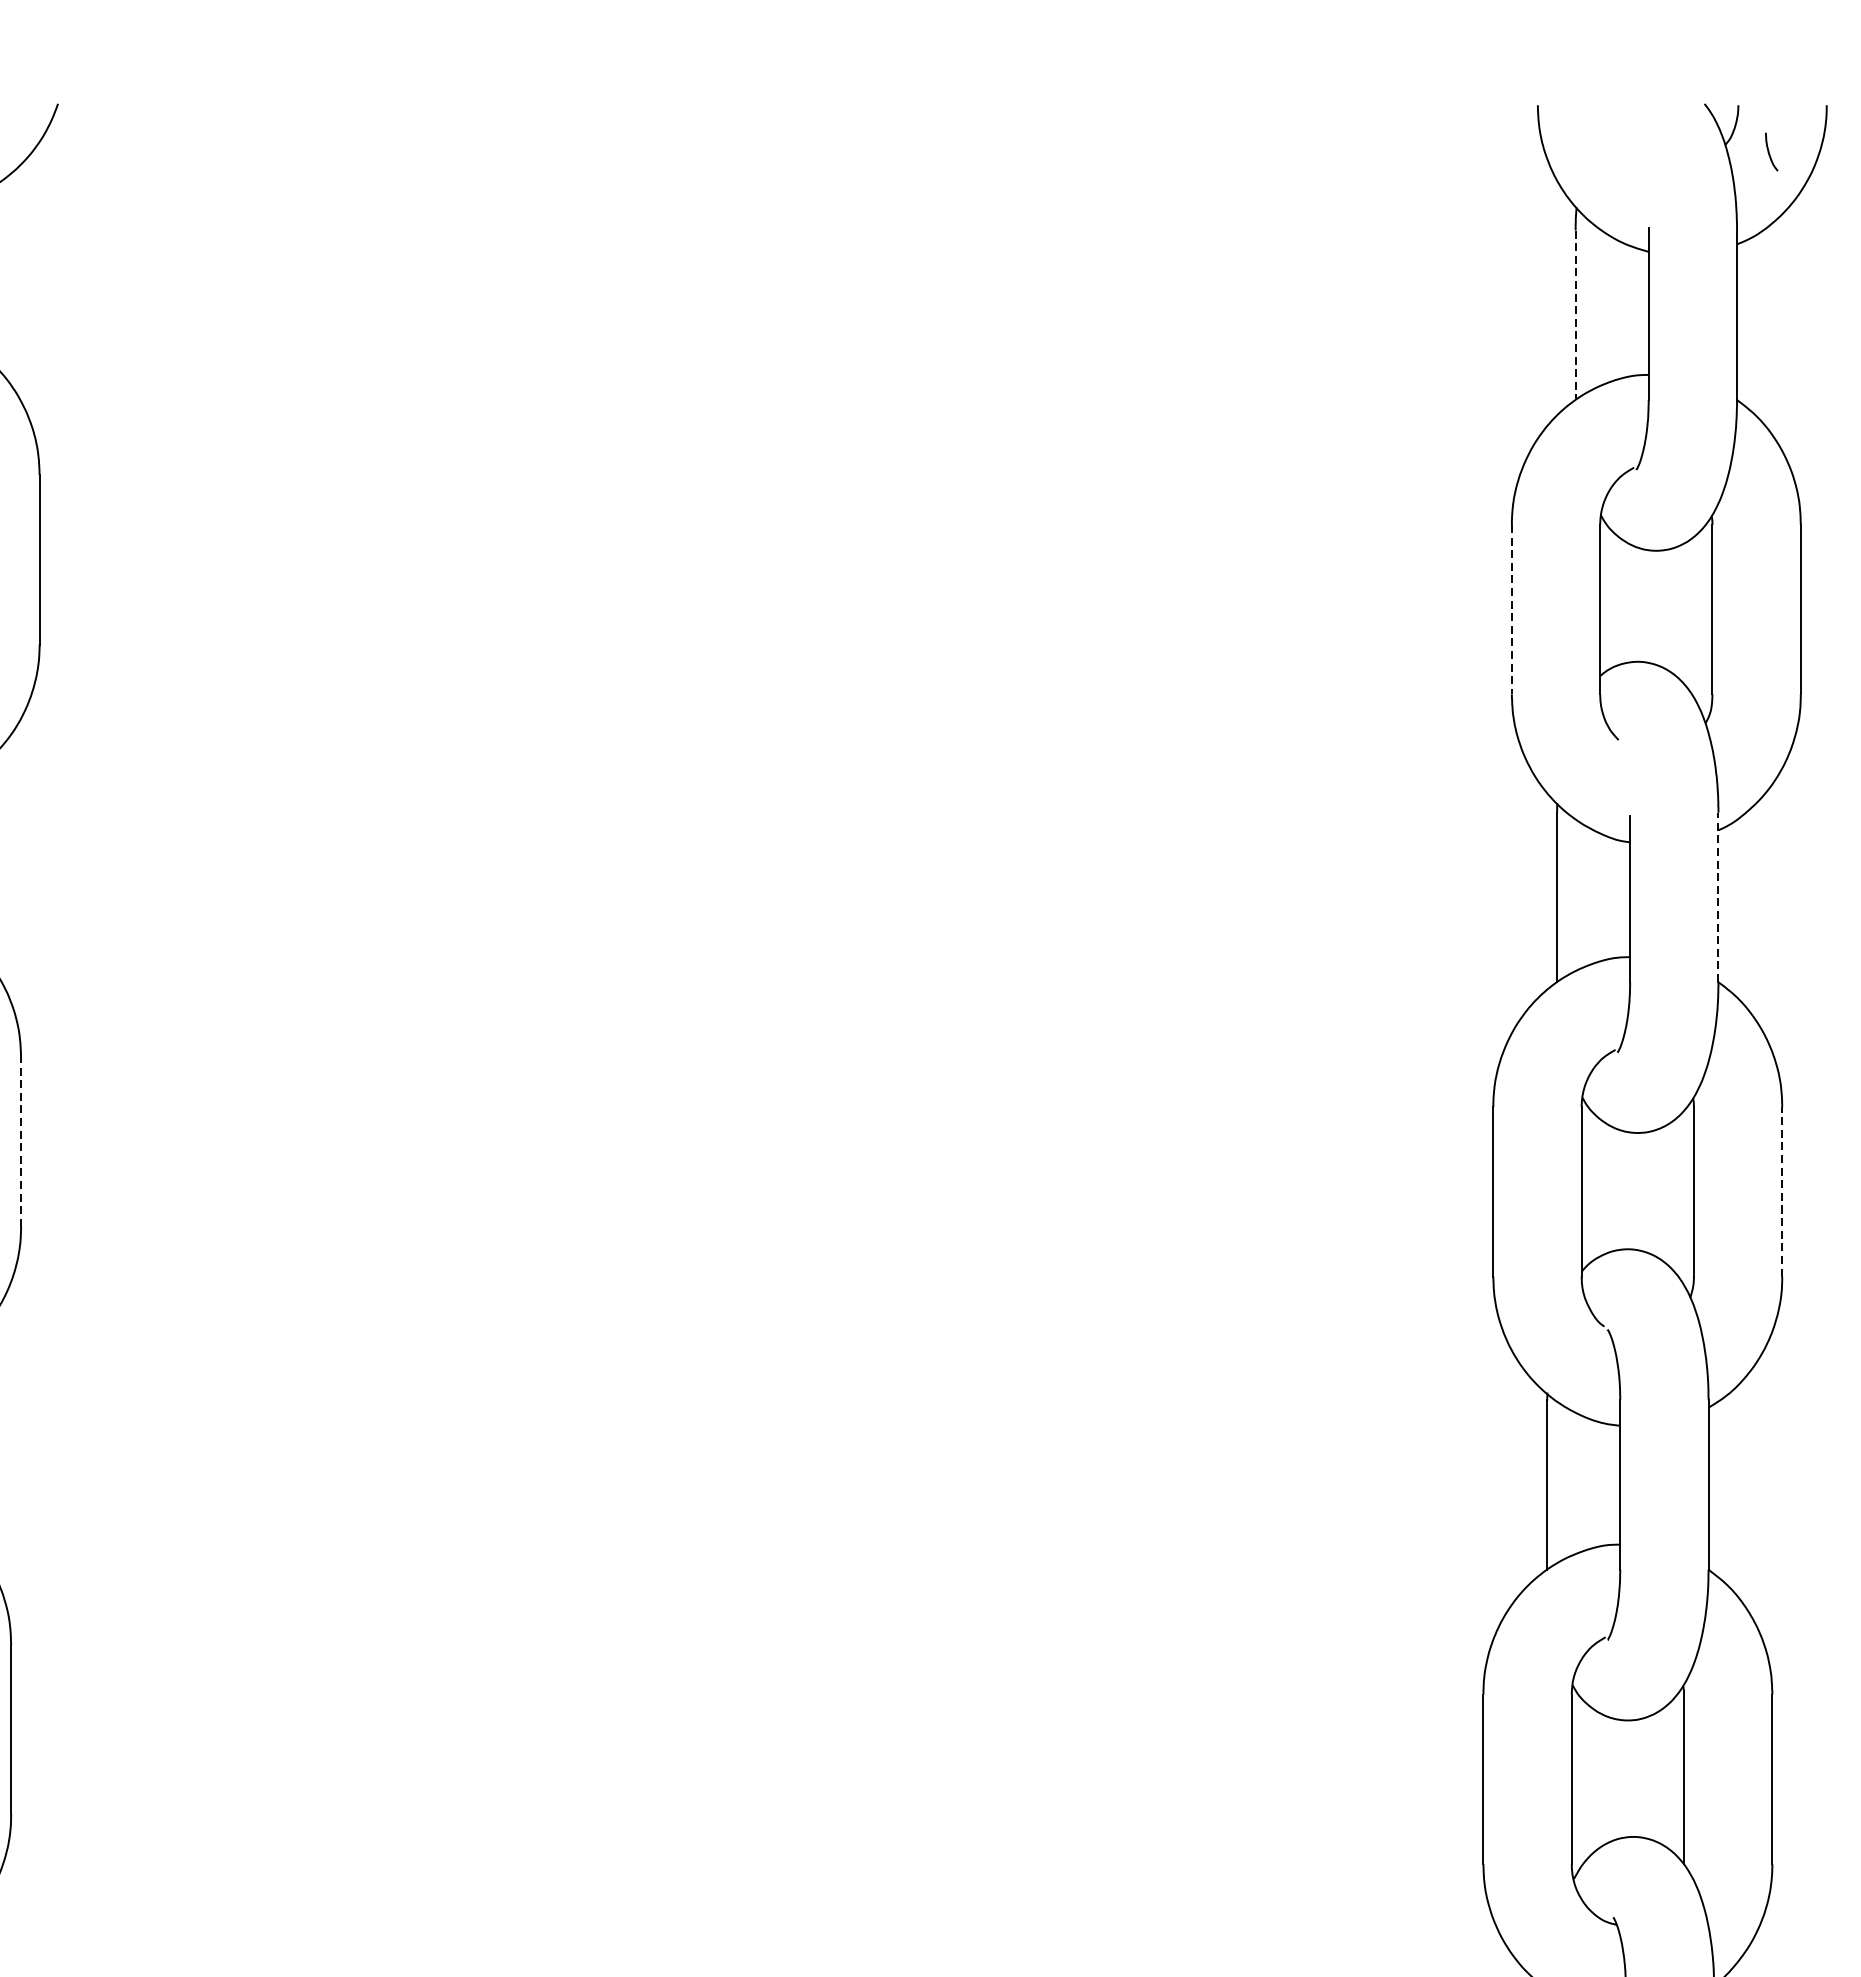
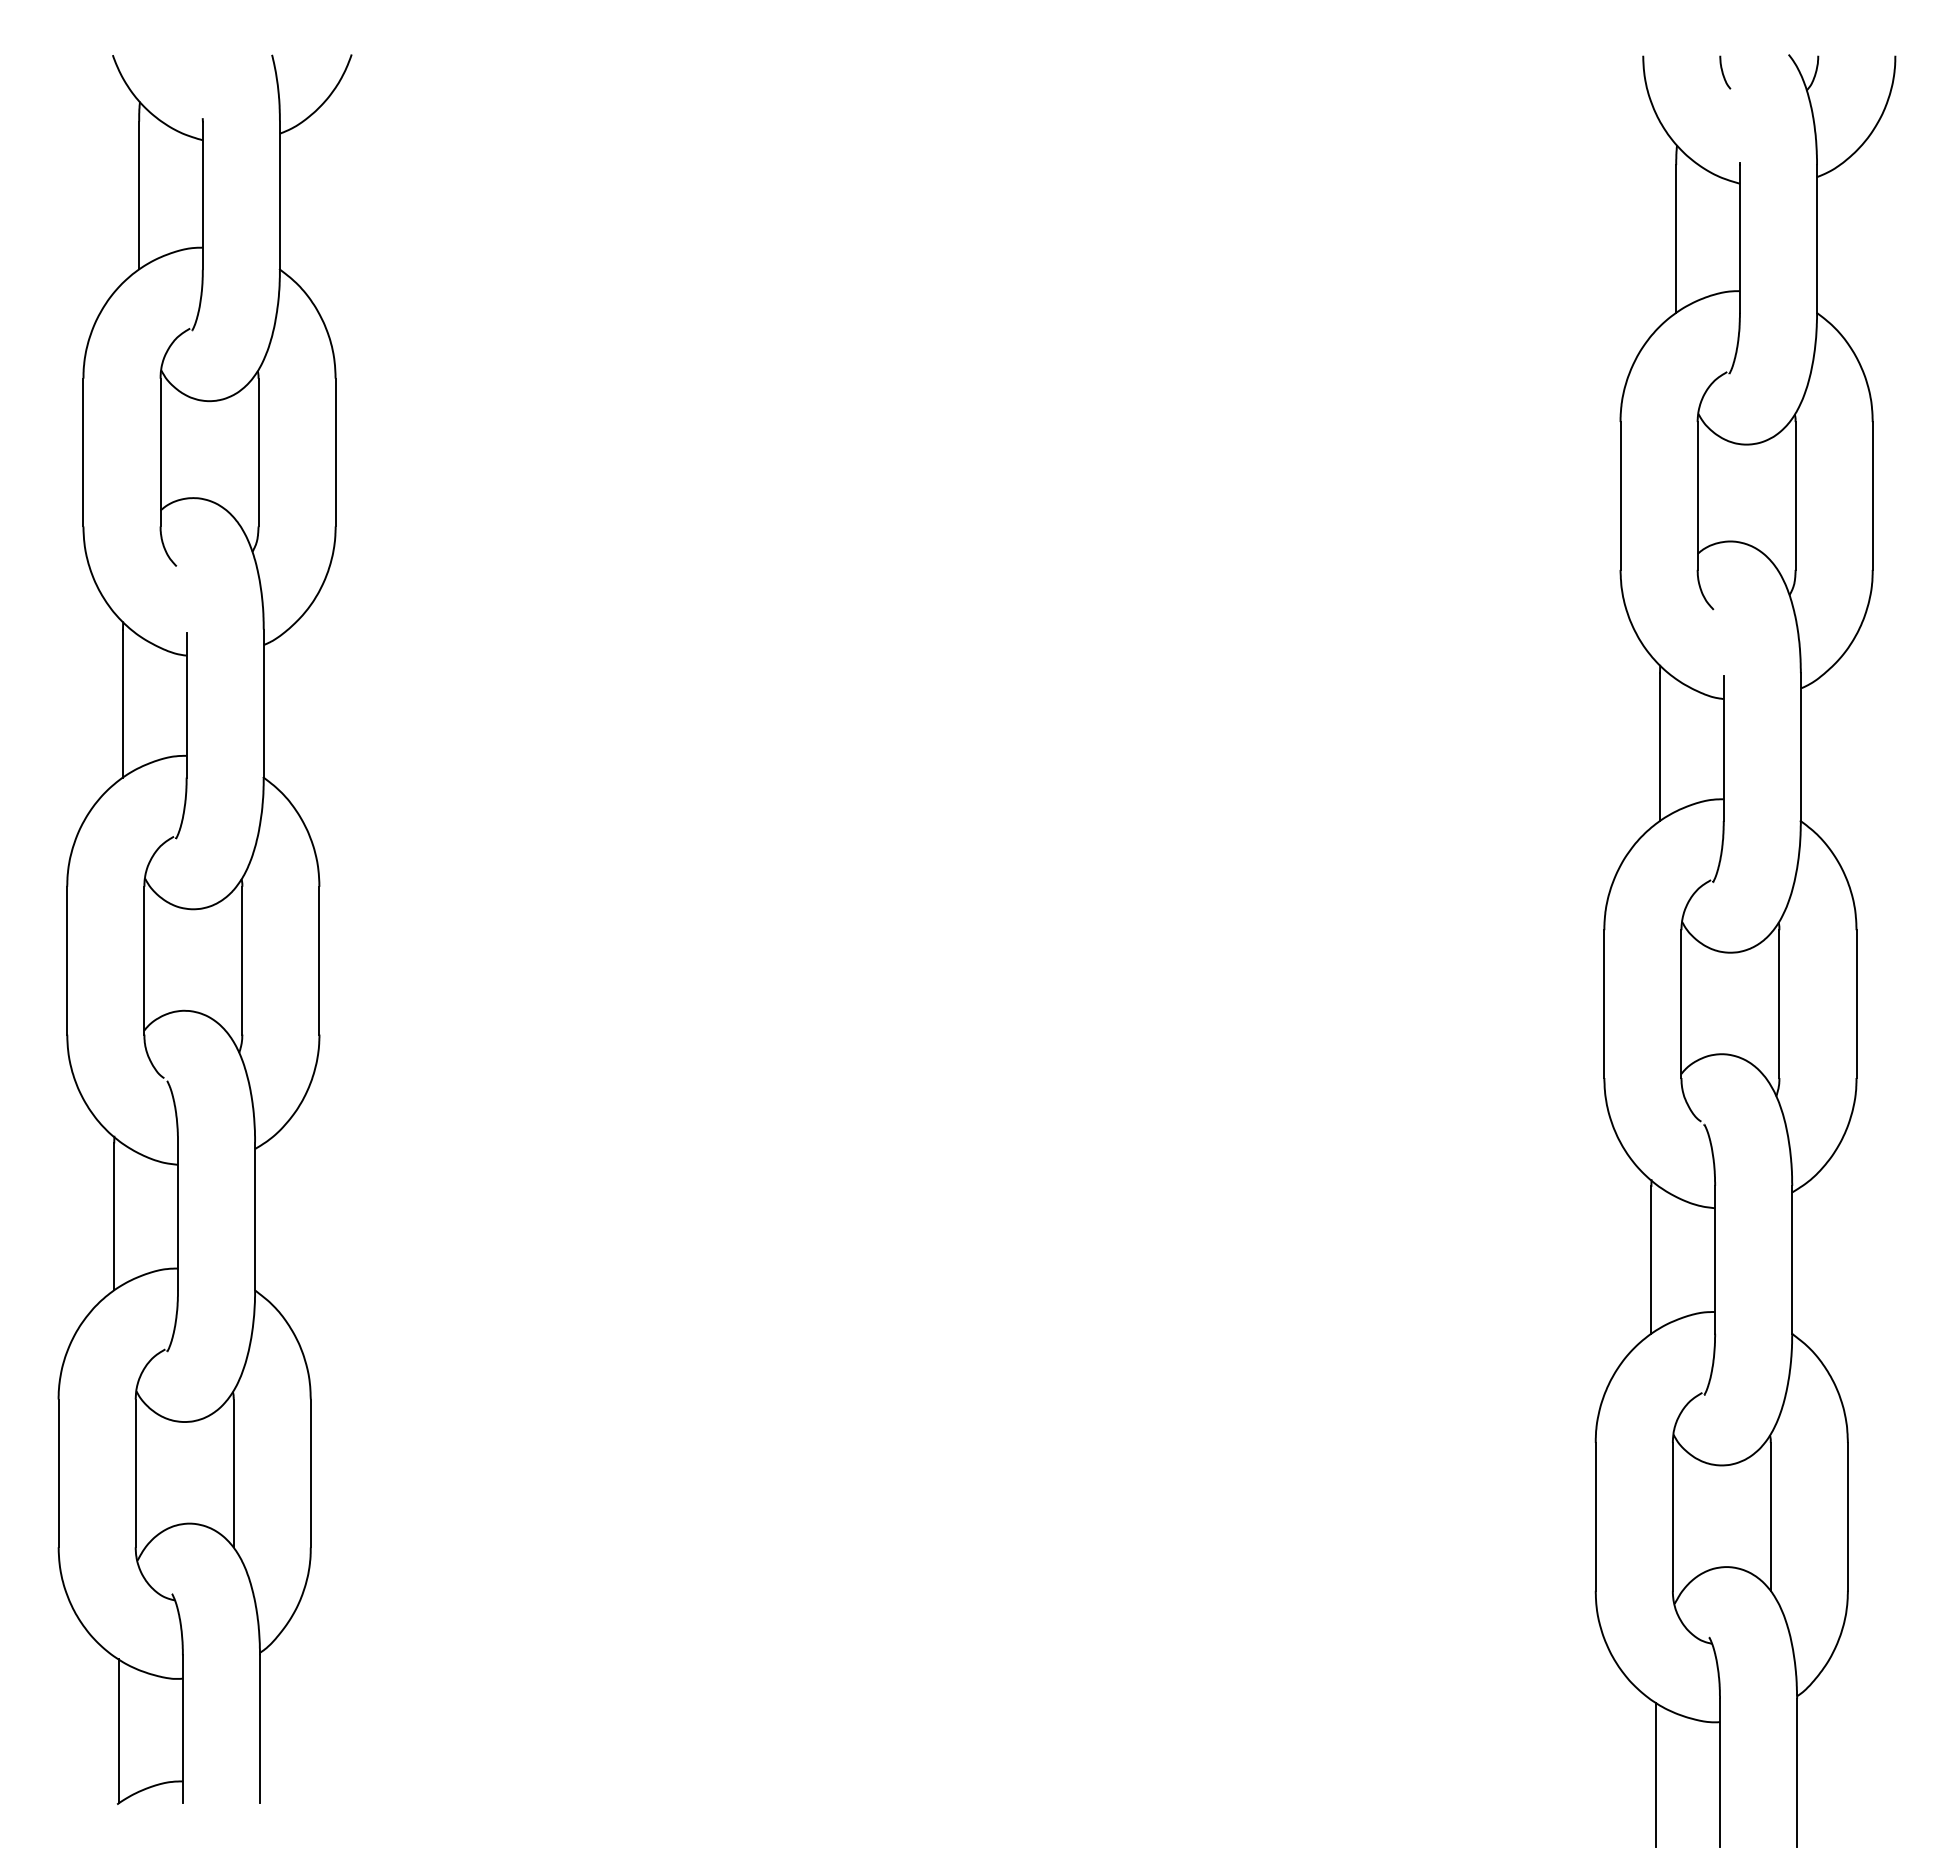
curve: (1769, 151) -> (1723, 72), moved
line: (1575, 315) -> (1676, 239), dashed -> solid
line: (1511, 610) -> (1620, 496), dashed -> solid
line: (1718, 897) -> (1800, 747), dashed -> solid
line: (21, 1141) -> (319, 960), dashed -> solid
line: (1782, 1192) -> (1856, 1004), dashed -> solid

